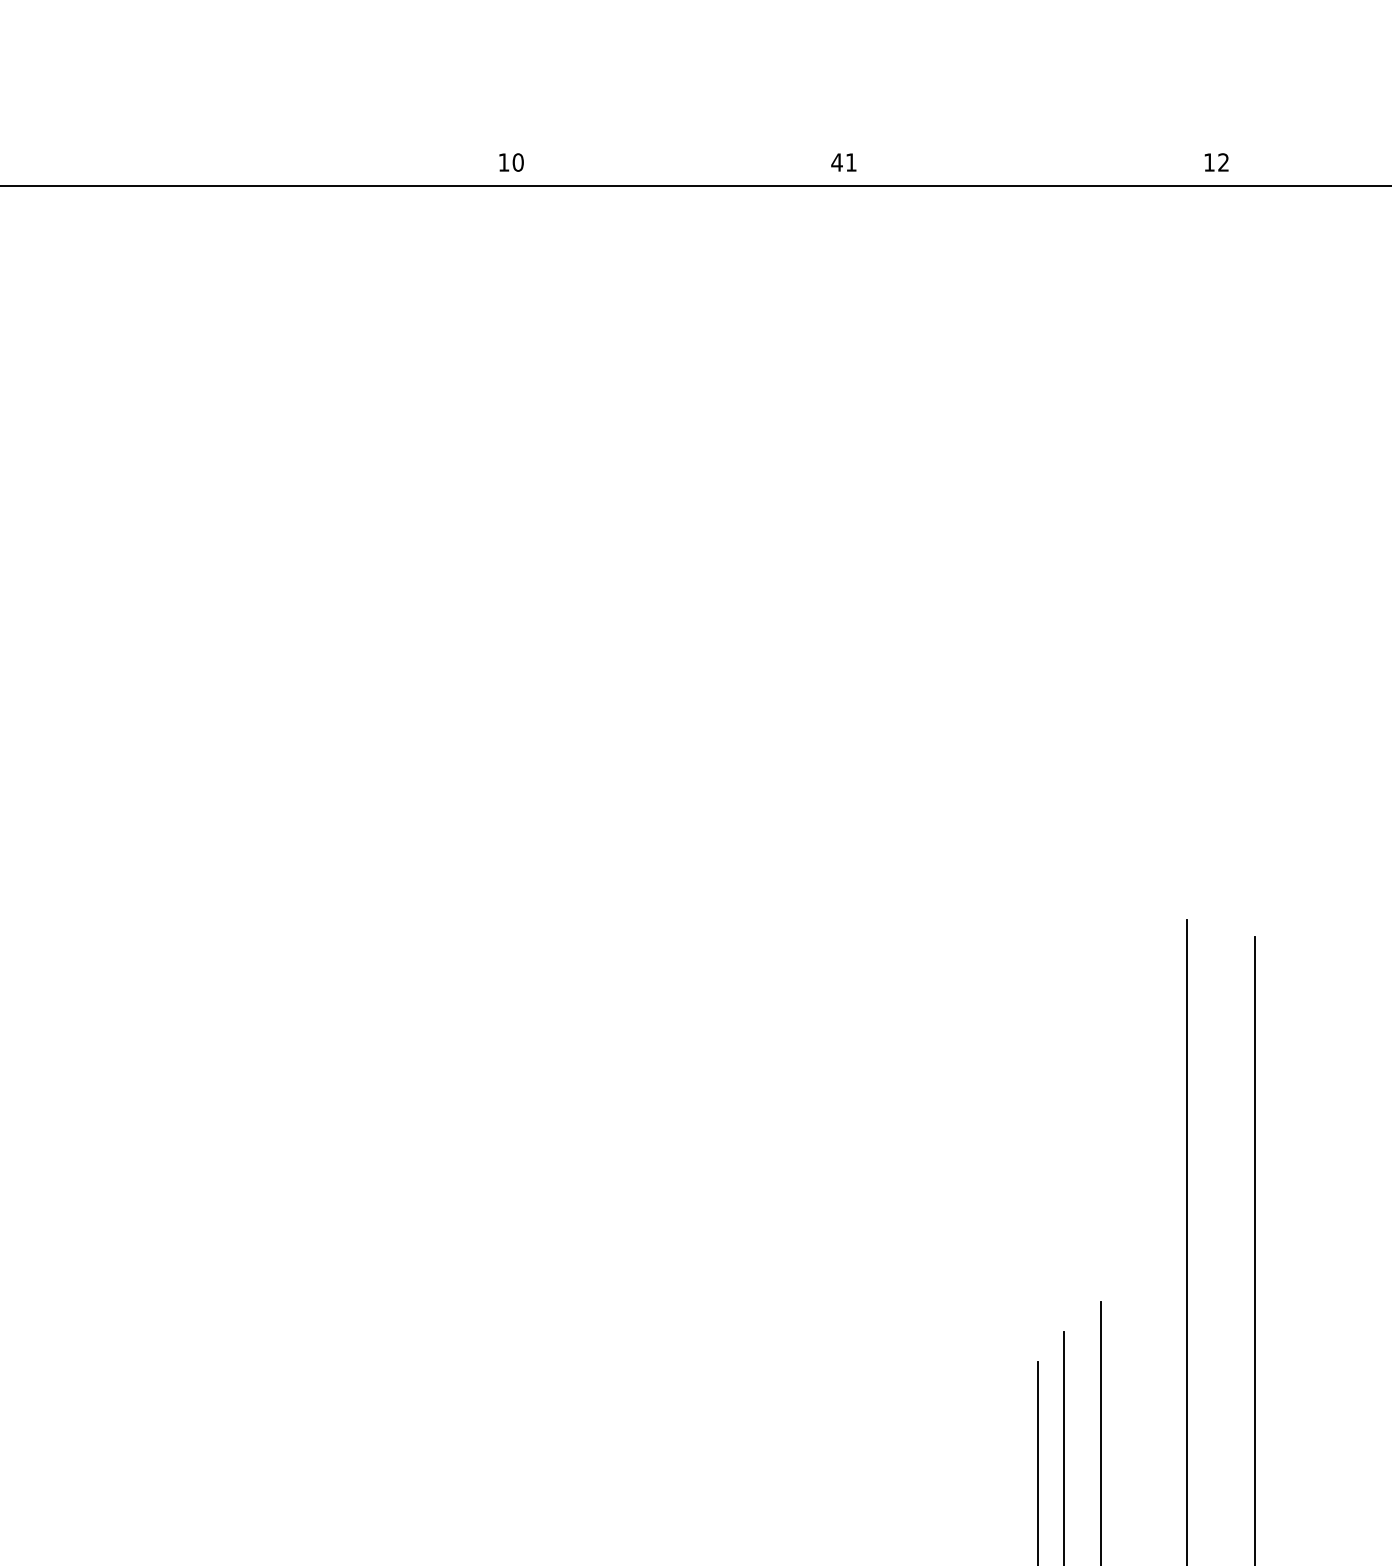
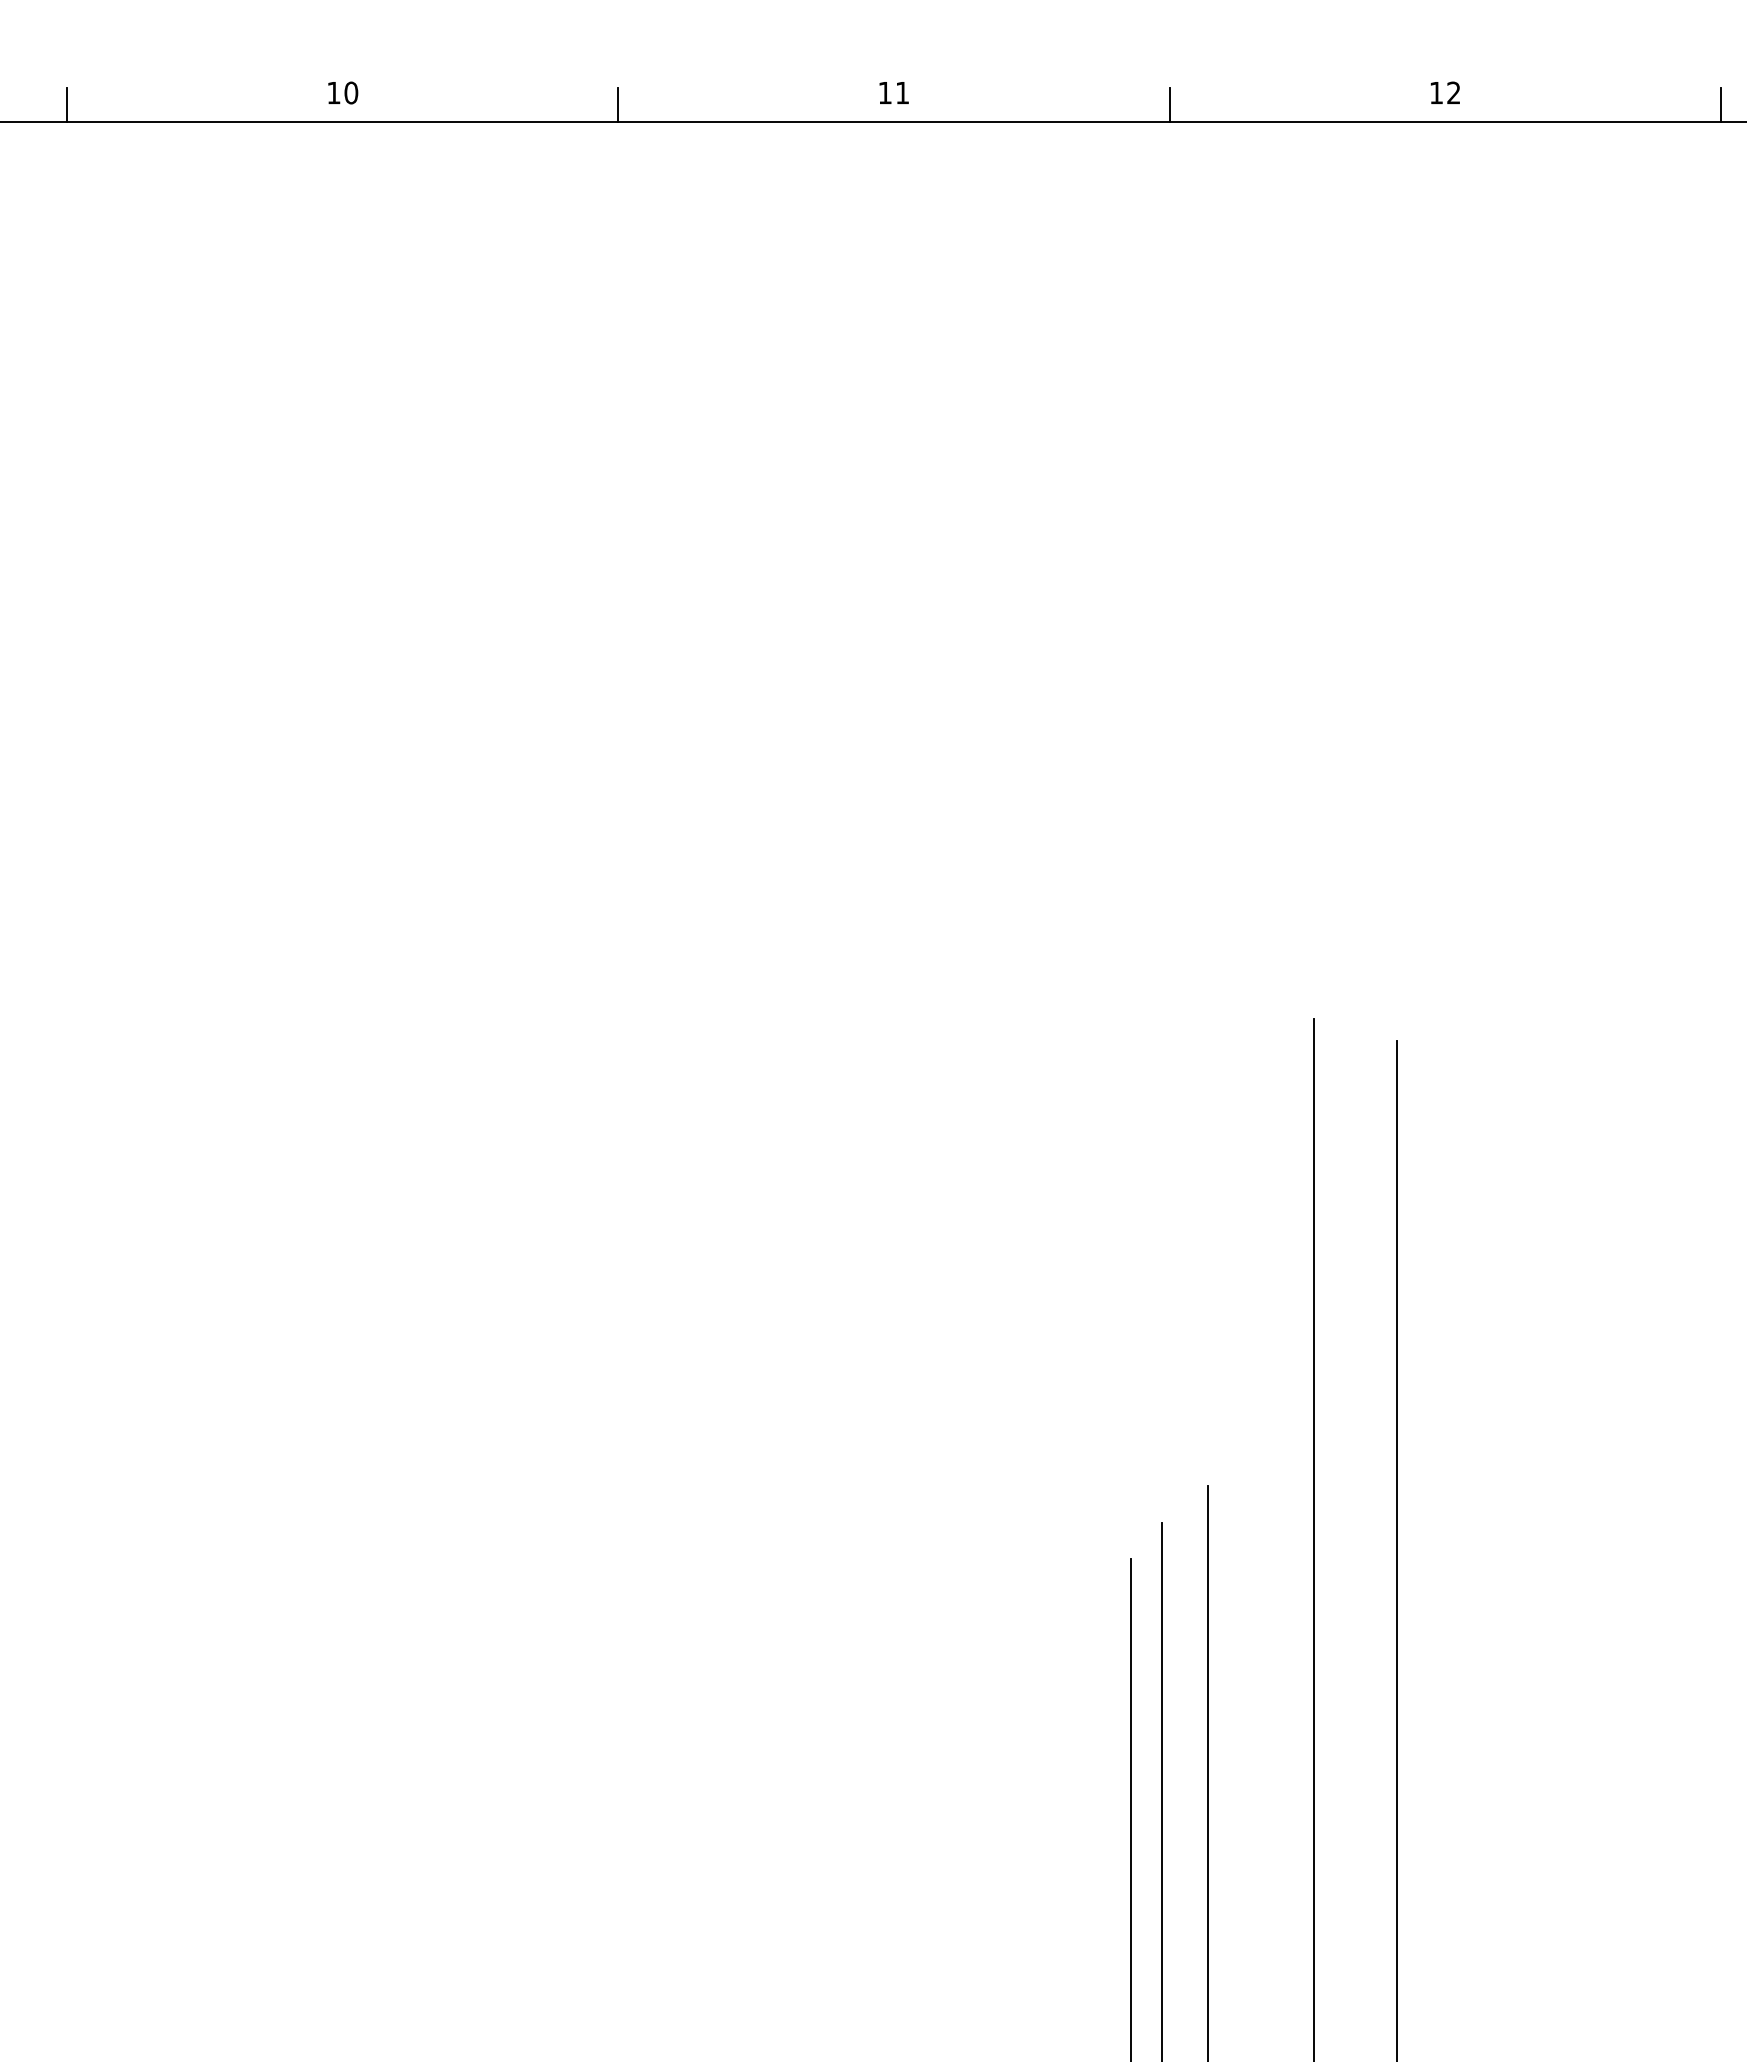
text: (511, 162) -> (343, 92), moved
text: (837, 162) -> (885, 93), 41 -> 11
text: (1215, 162) -> (1444, 92), moved
line: (168, 171) -> (67, 104), added
line: (618, 171) -> (618, 104), added
line: (1069, 171) -> (1169, 104), added

